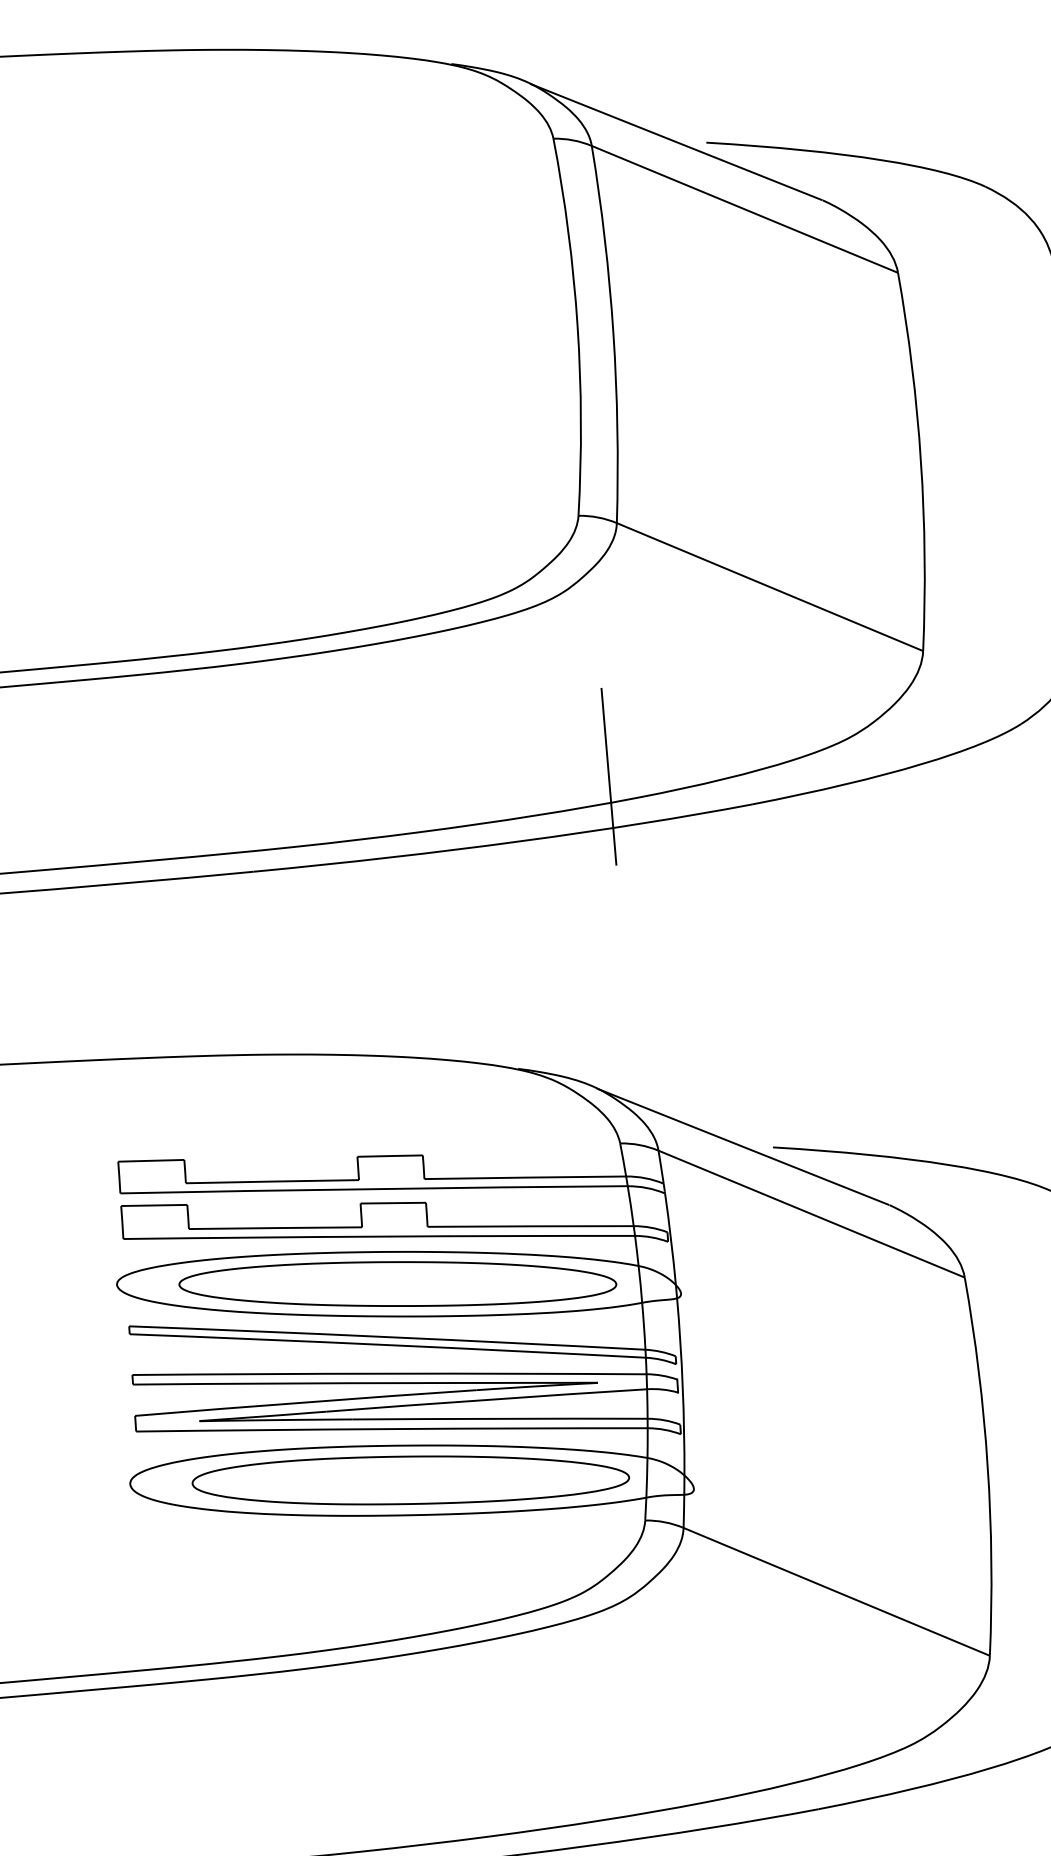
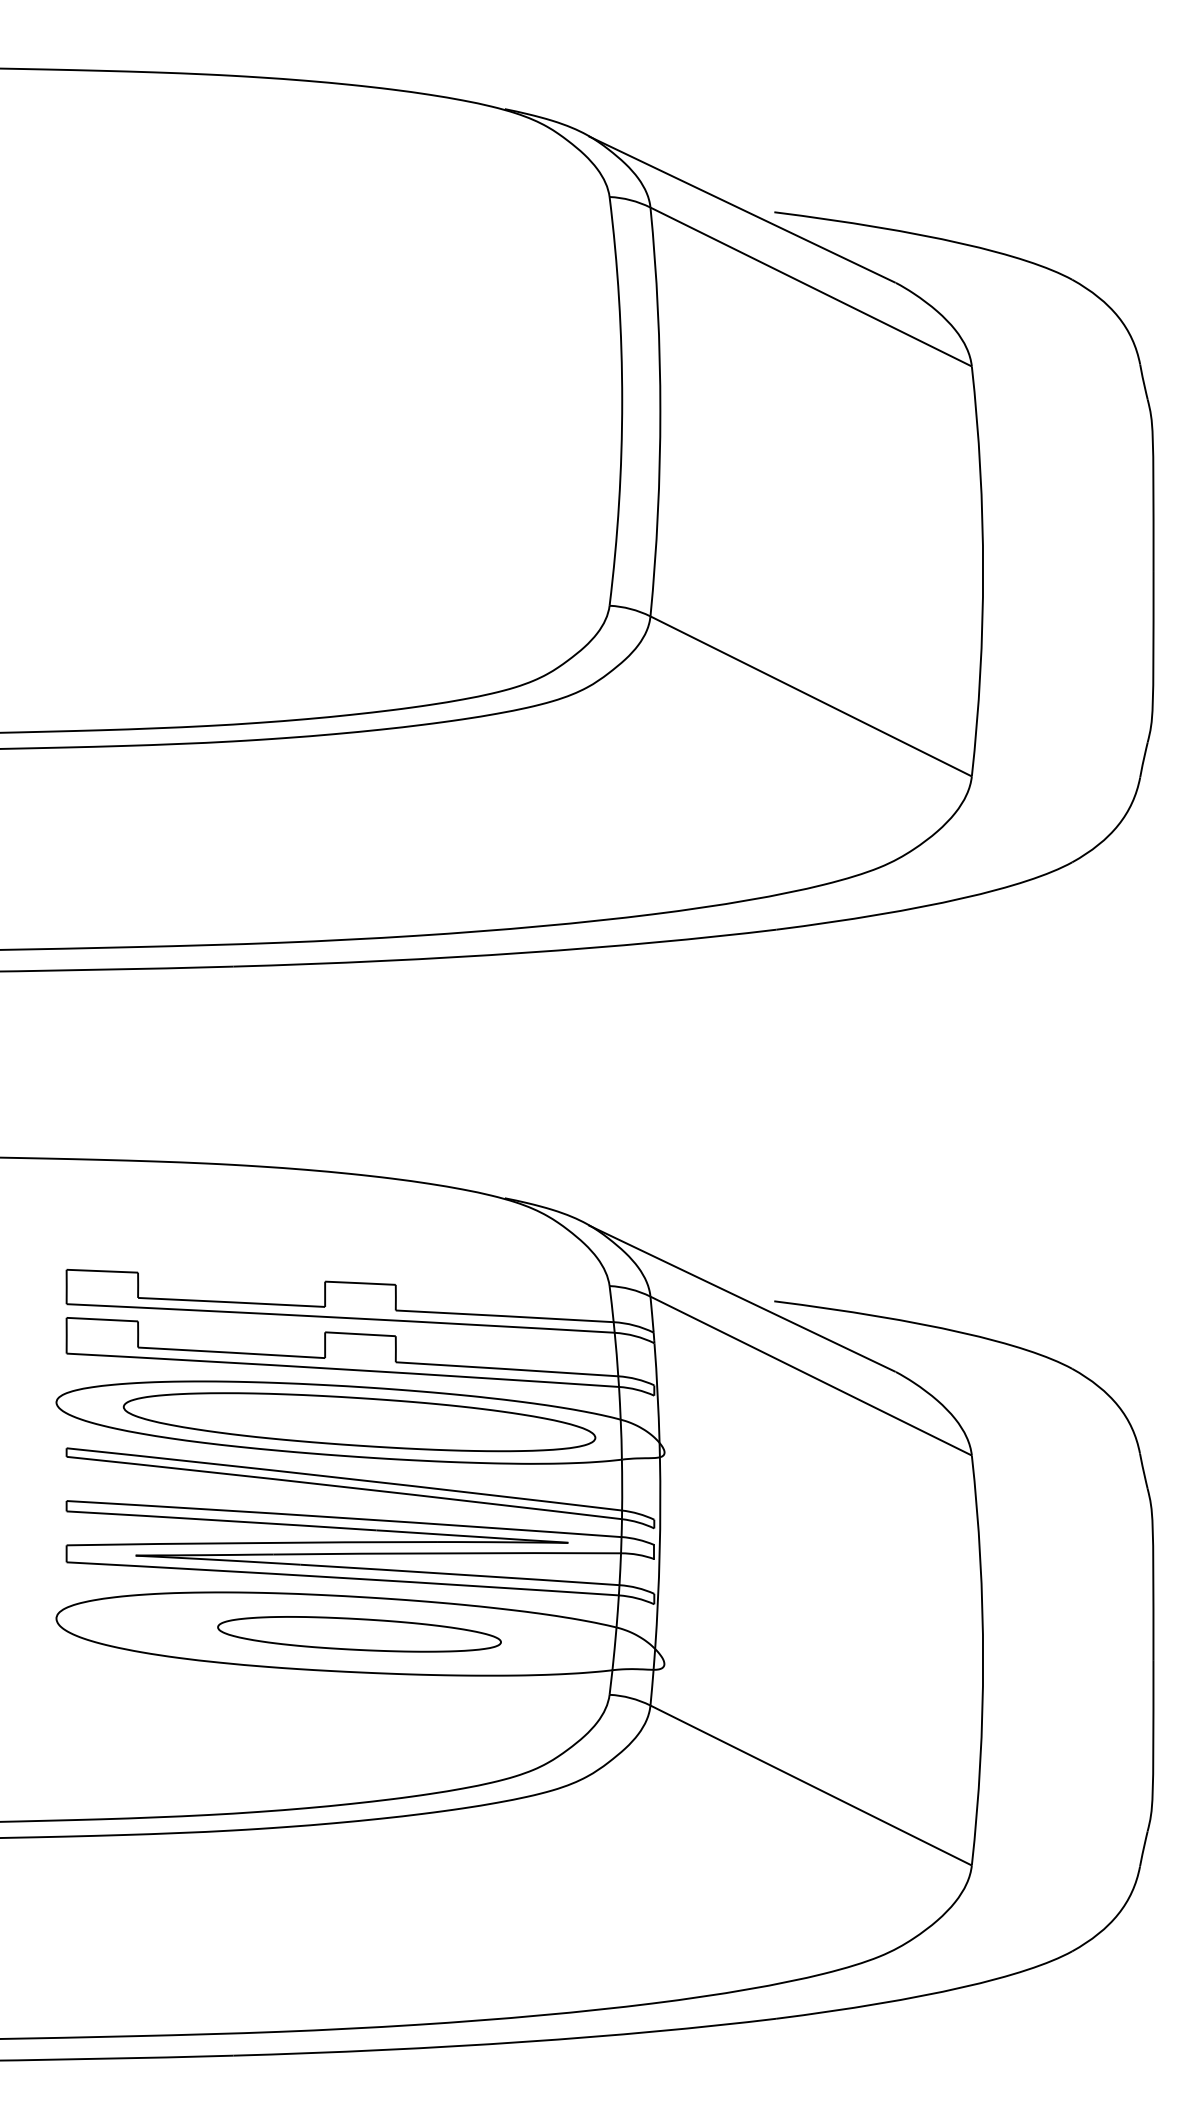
line: (608, 776) -> (623, 889), removed
part: (410, 1480) -> (359, 1634), size x0.6

